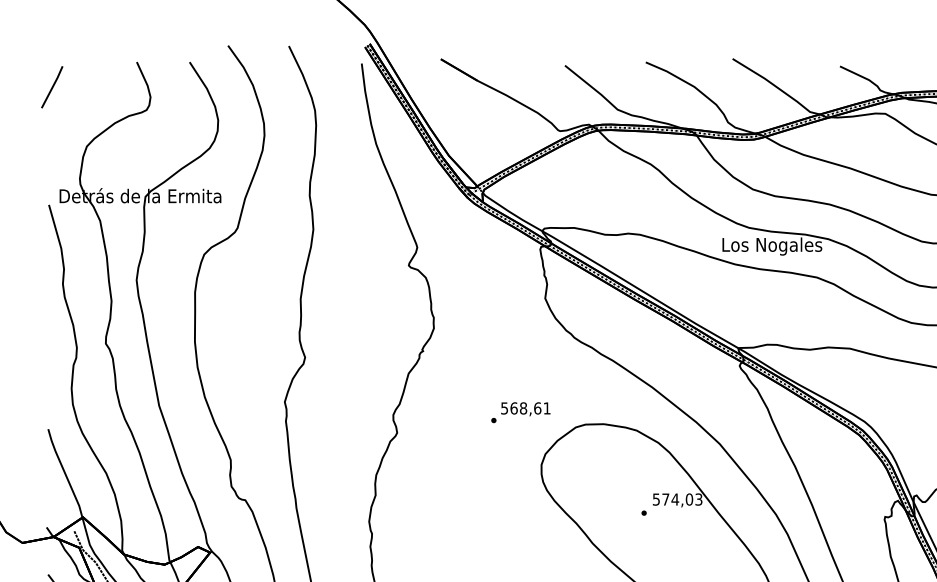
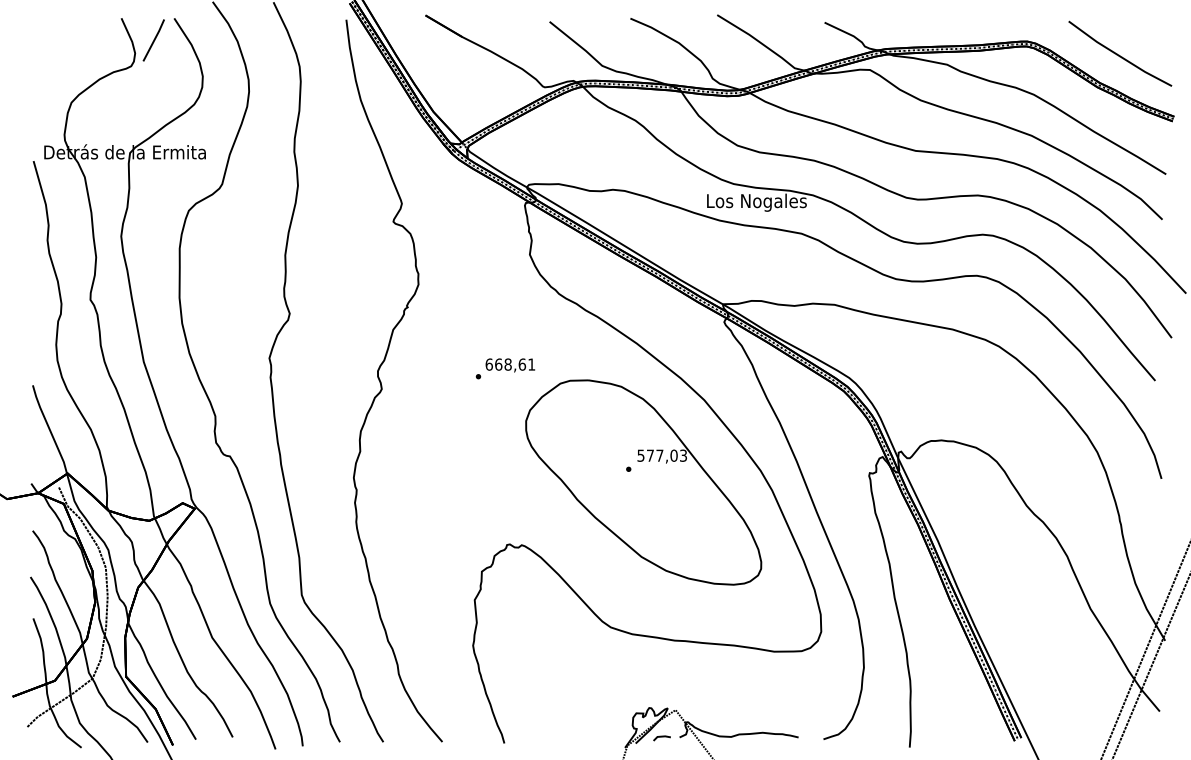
line: (51, 87) -> (153, 40), moved
text: (503, 408) -> (488, 364), 568,61 -> 668,61
text: (674, 499) -> (659, 455), 574,03 -> 577,03

